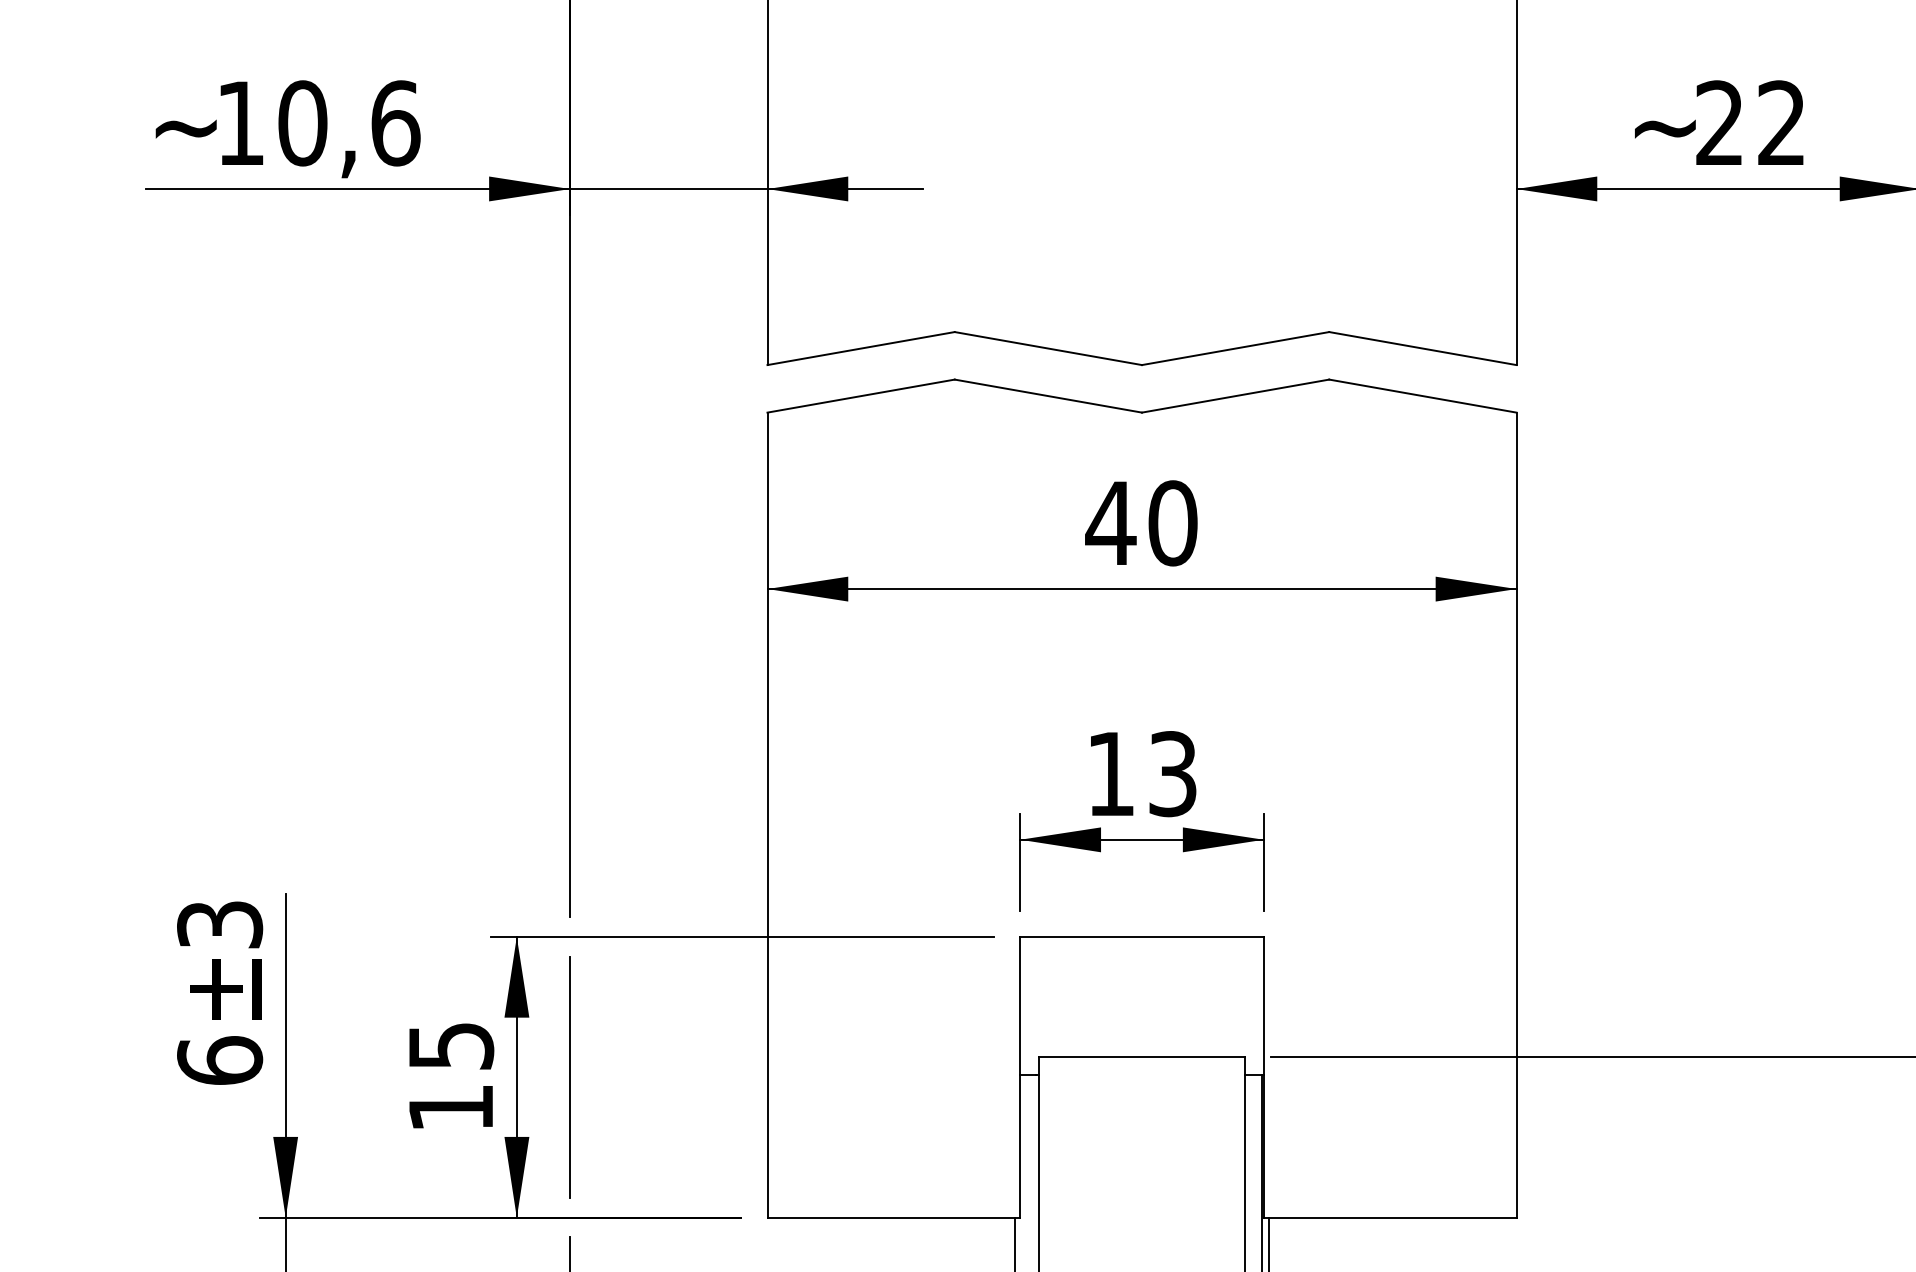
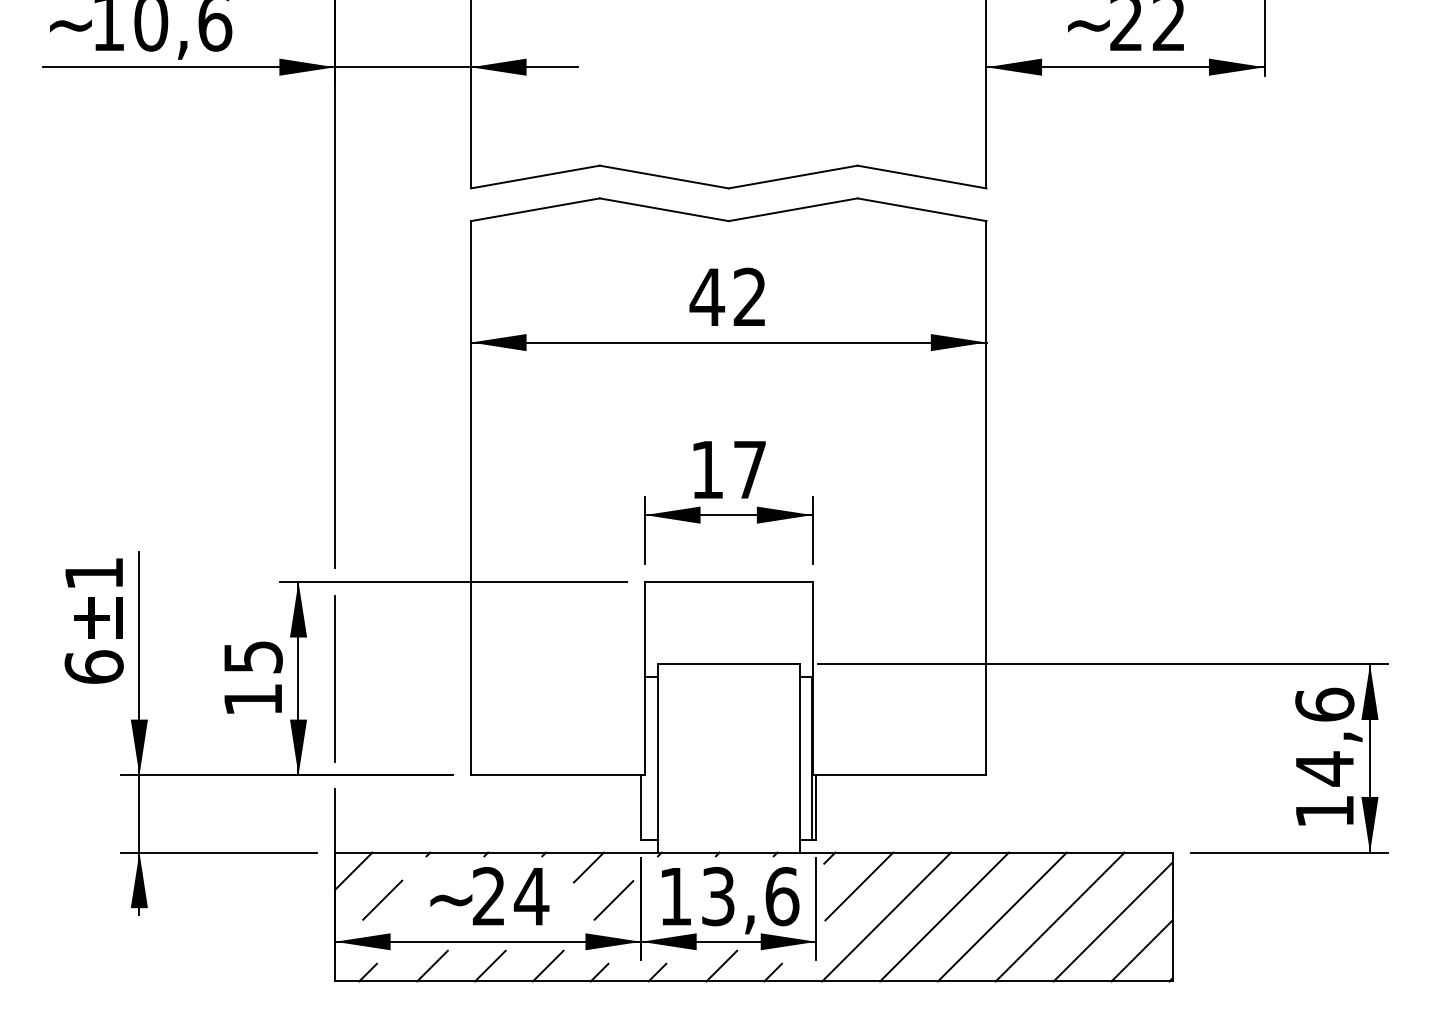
text: (1172, 522) -> (749, 296), 40 -> 42
text: (1173, 773) -> (750, 469), 13 -> 17
text: (218, 924) -> (93, 573), 3 -> 1

